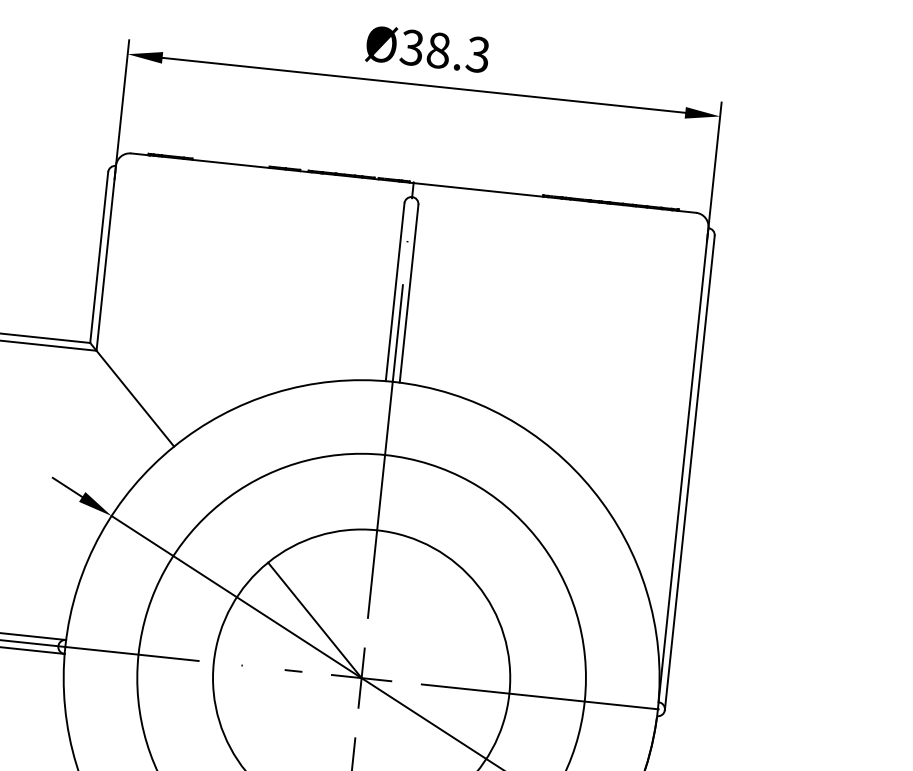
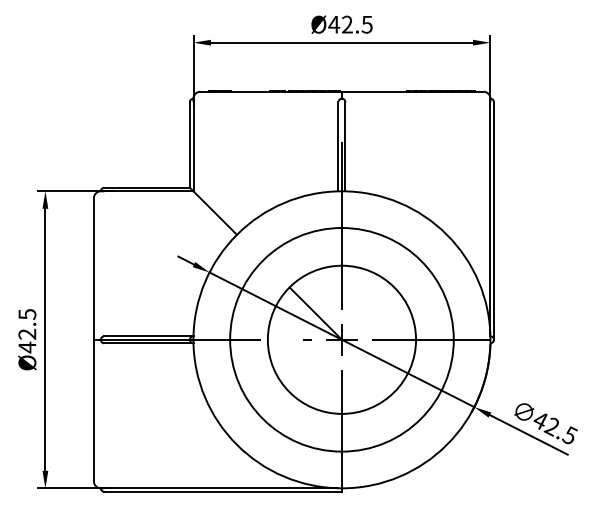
text: (444, 50) -> (350, 24), Ø38.3 -> Ø42.5

